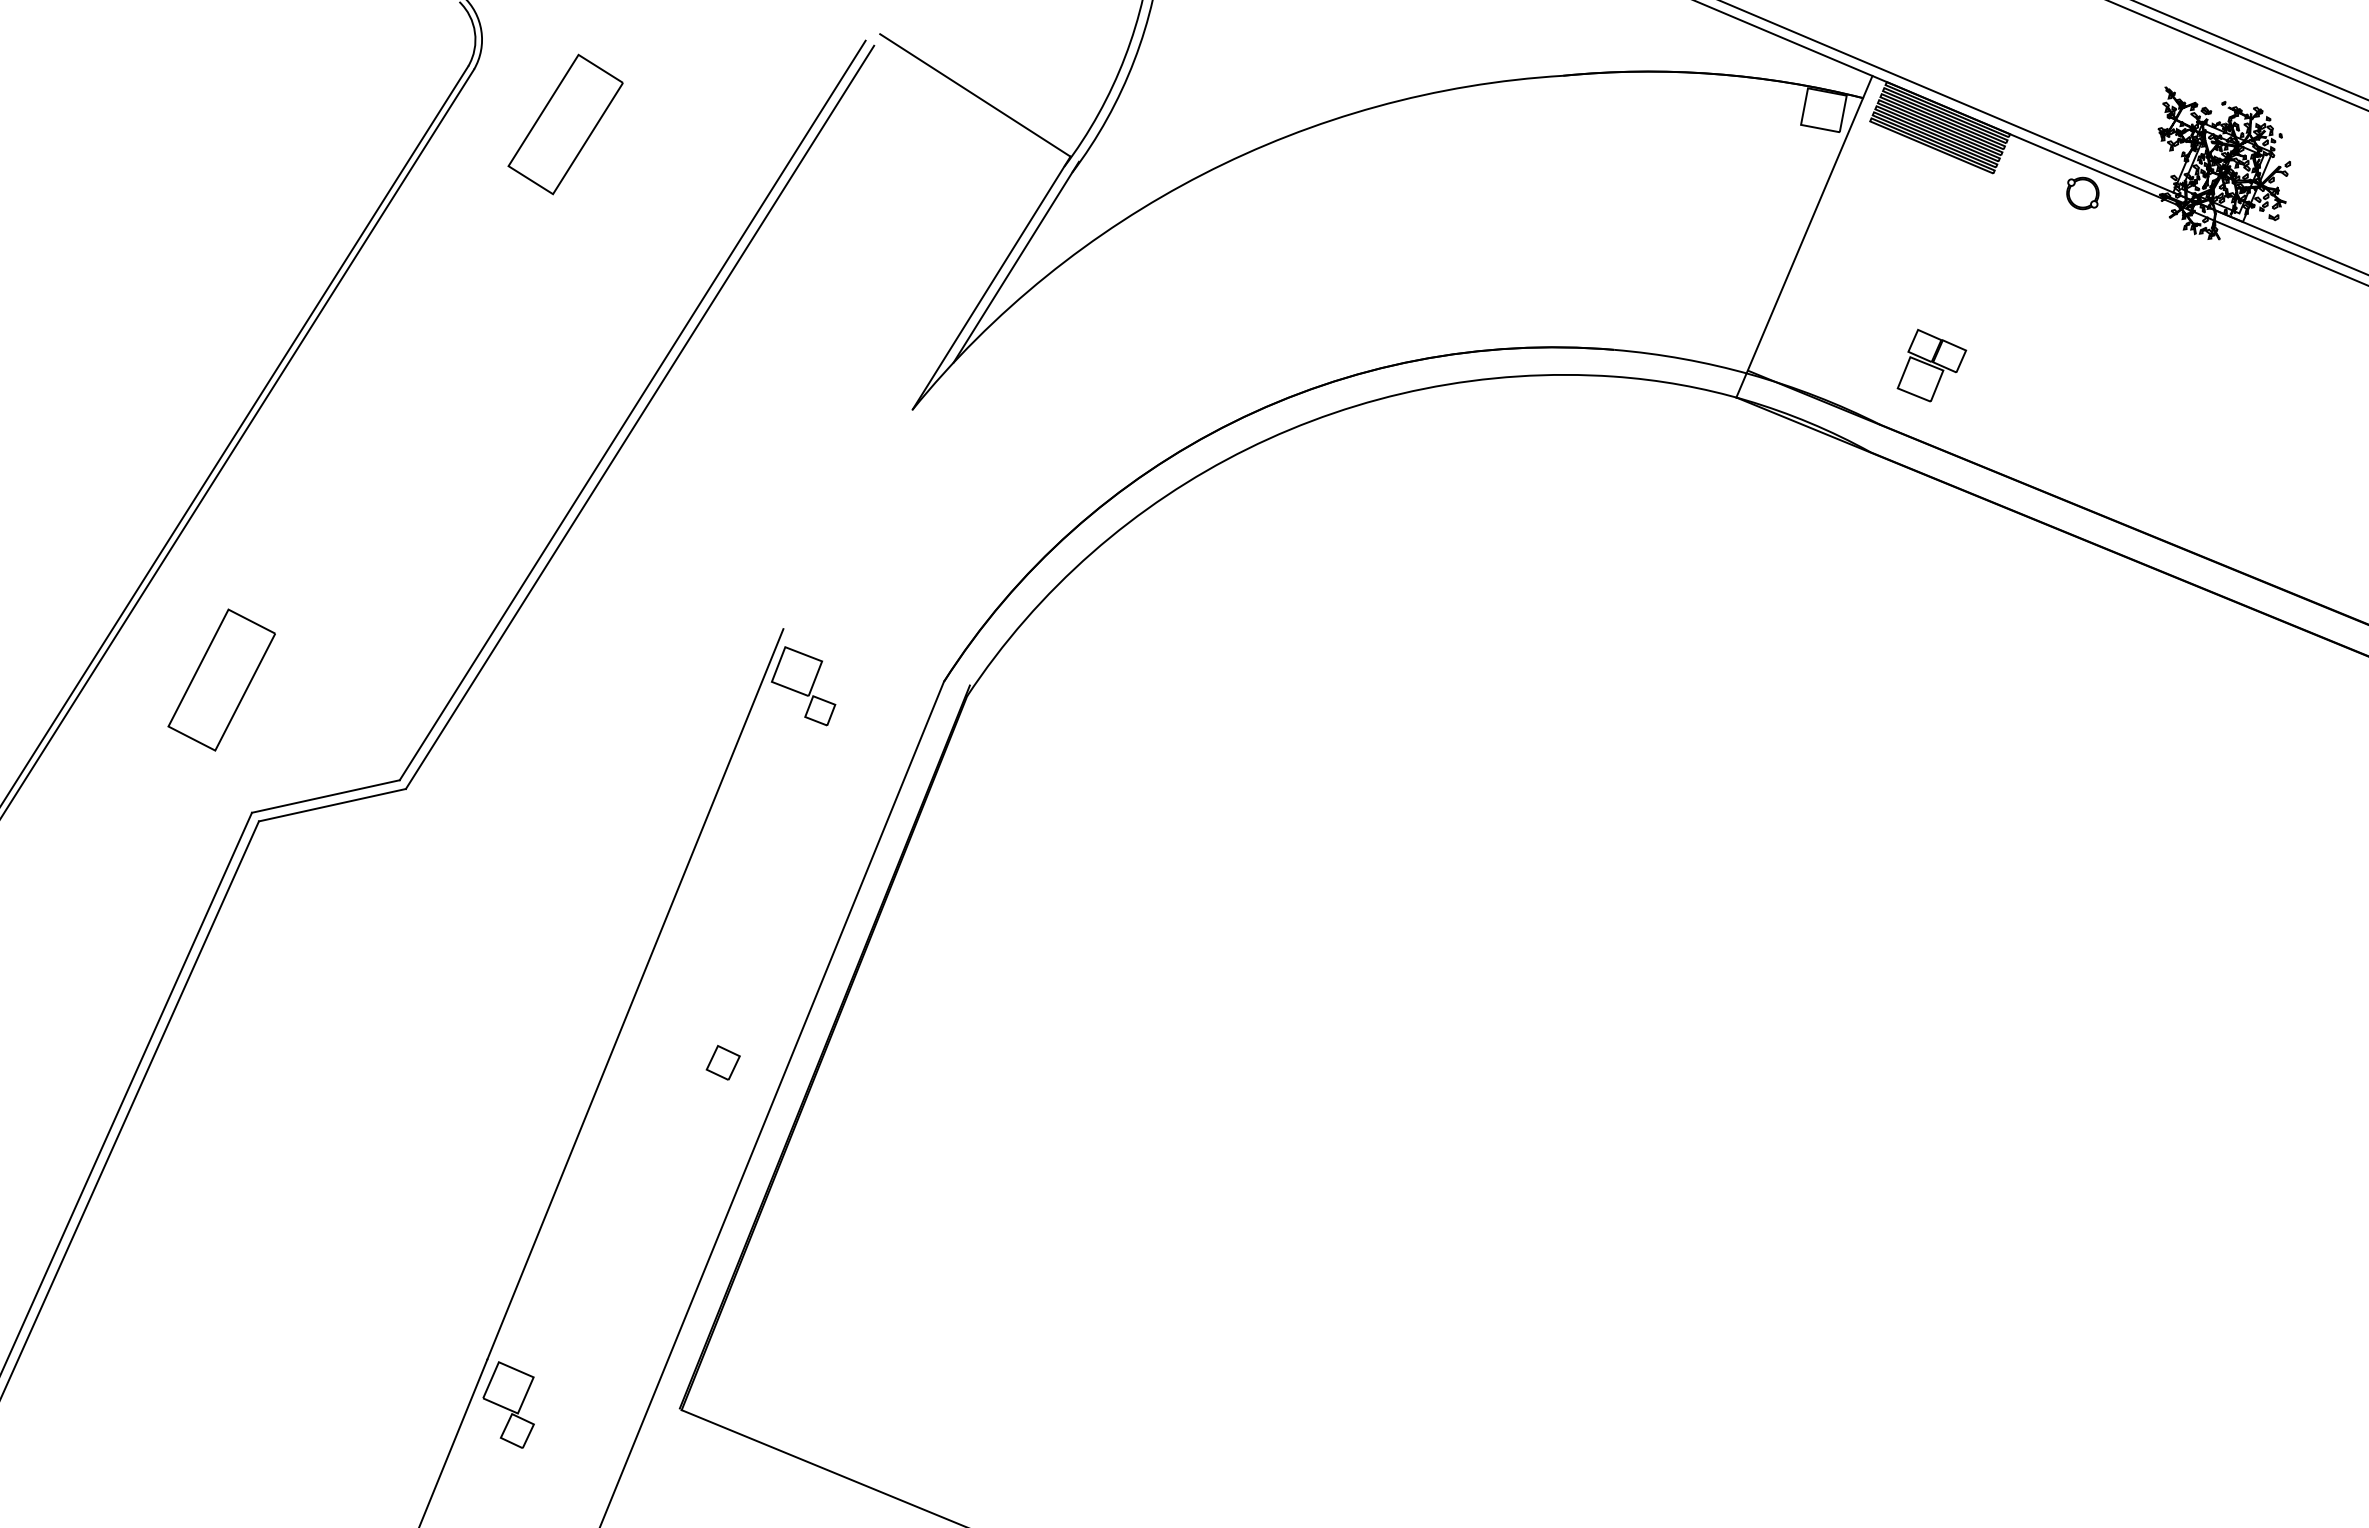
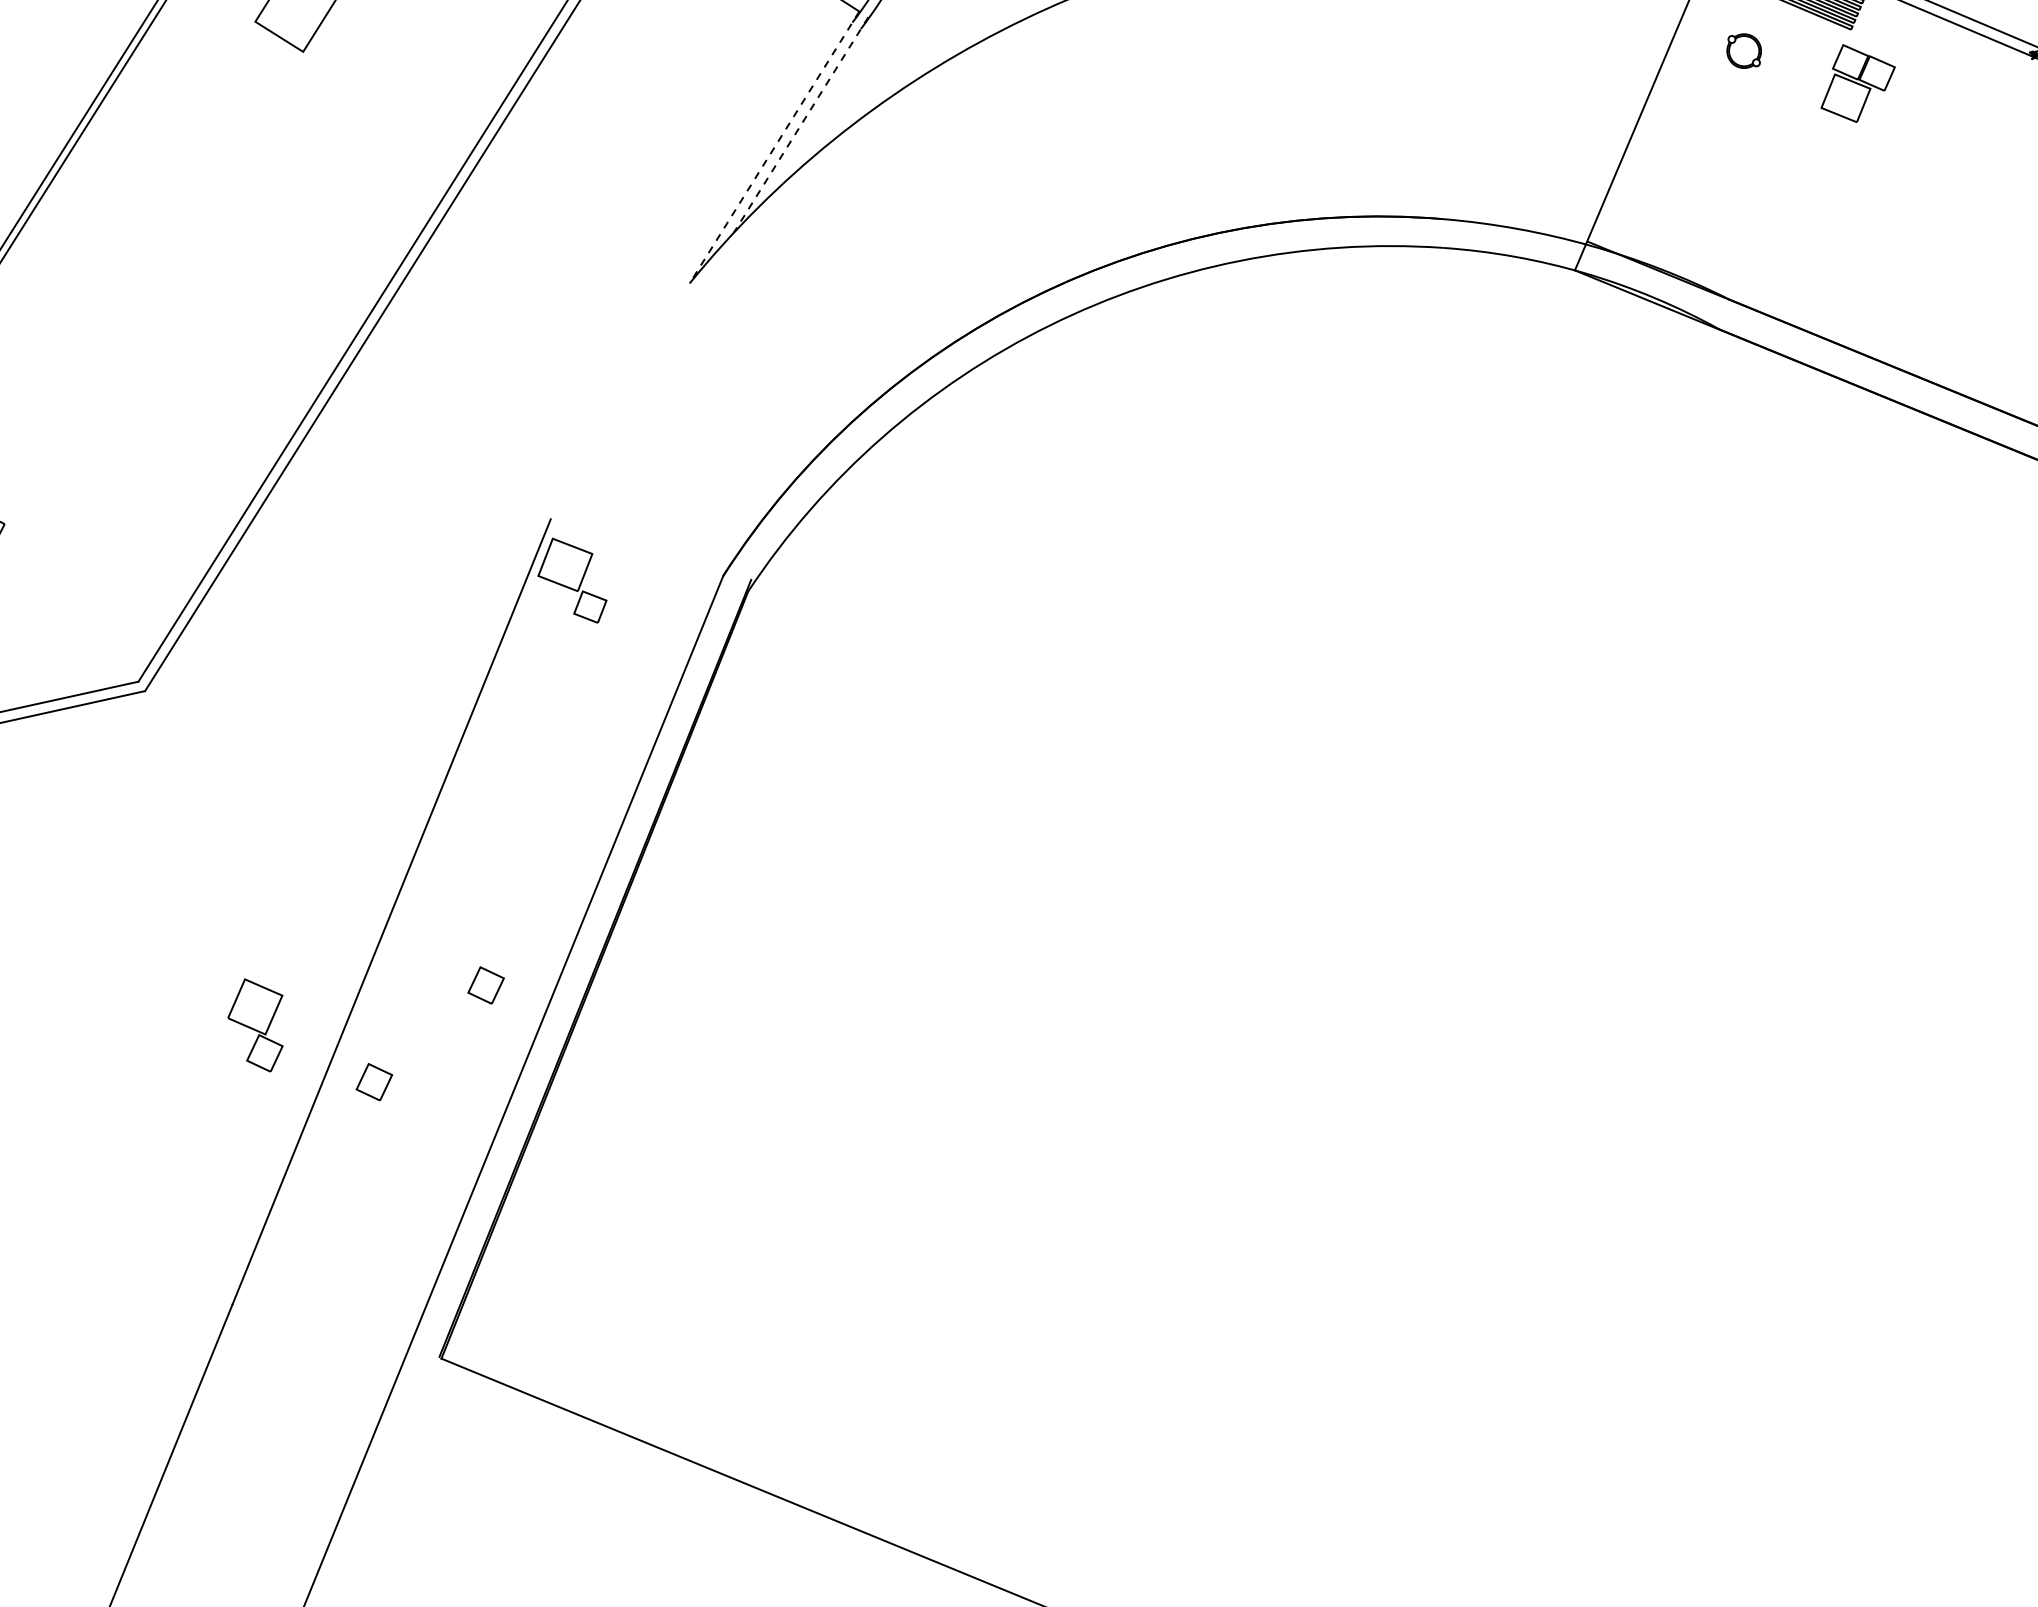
part: (2082, 193) -> (1743, 51), moved
line: (1016, 262) -> (801, 125), solid -> dashed
line: (991, 283) -> (774, 147), solid -> dashed
part: (1931, 365) -> (1857, 83), moved
part: (618, 1152) -> (373, 1081), added
part: (508, 1404) -> (255, 1024), moved

